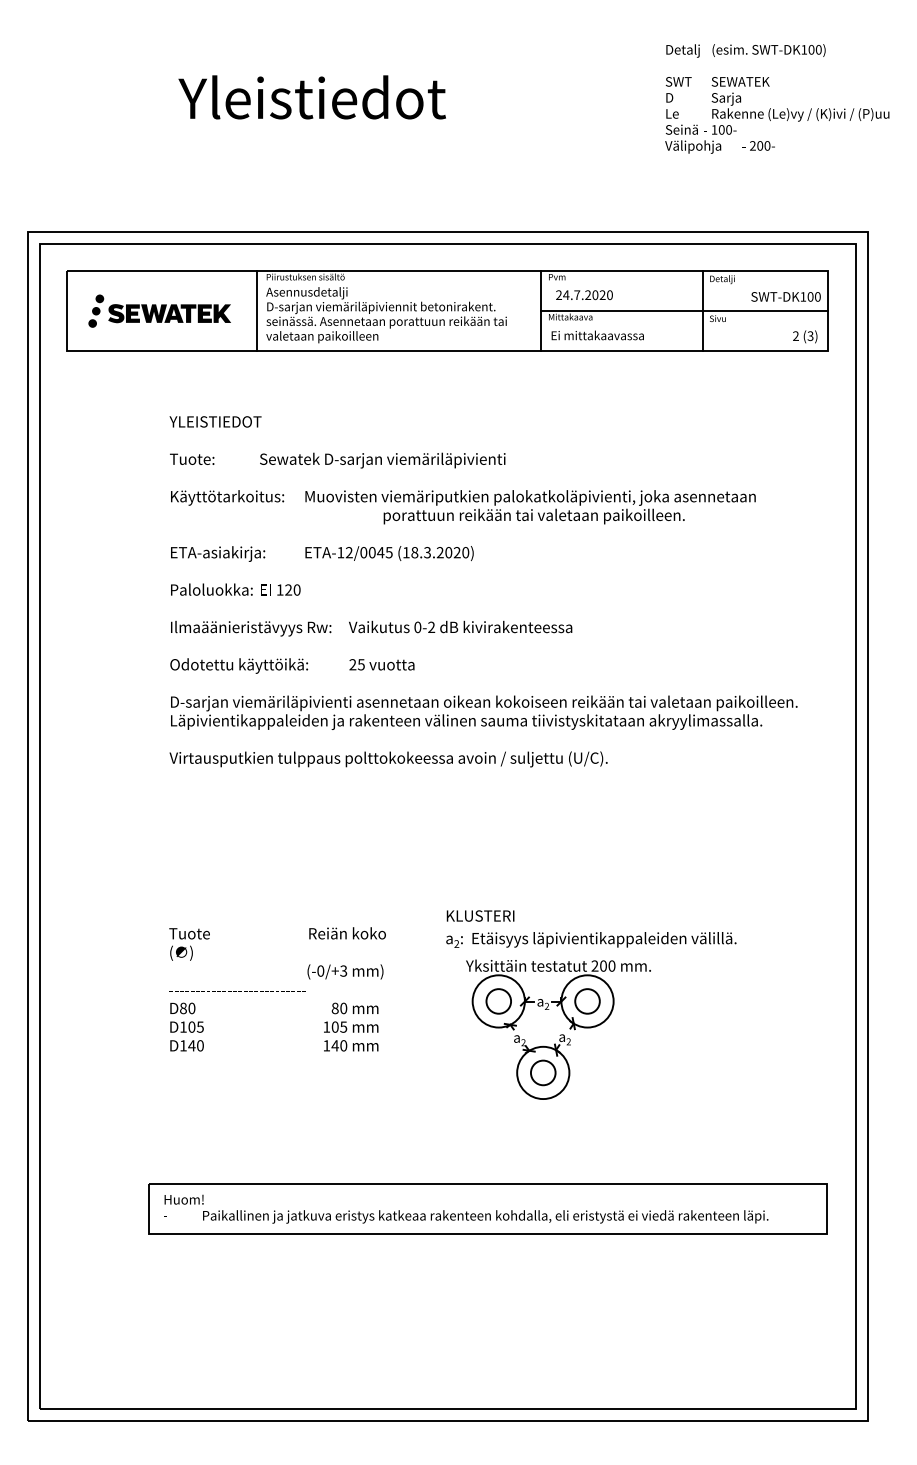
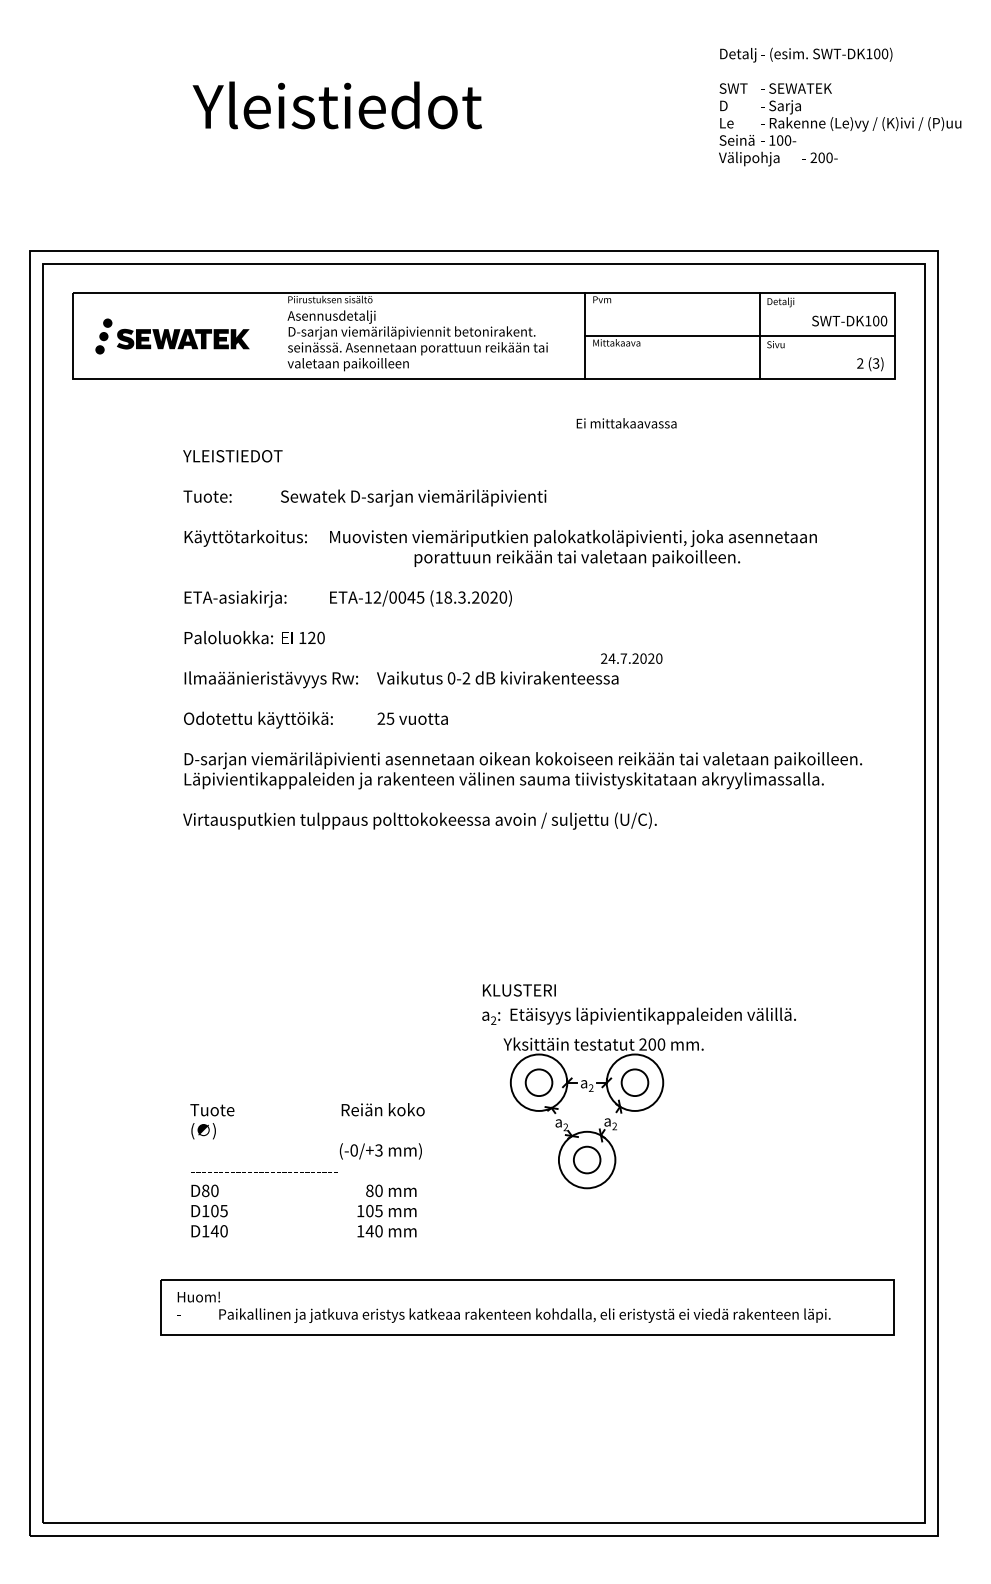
text: (584, 295) -> (631, 659), moved
line: (257, 310) -> (278, 335), removed
text: (597, 335) -> (626, 423), moved
text: (277, 989) -> (307, 1170), moved

